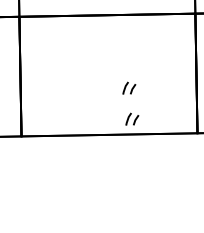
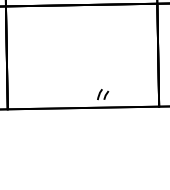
part: (129, 87) -> (100, 67), removed

